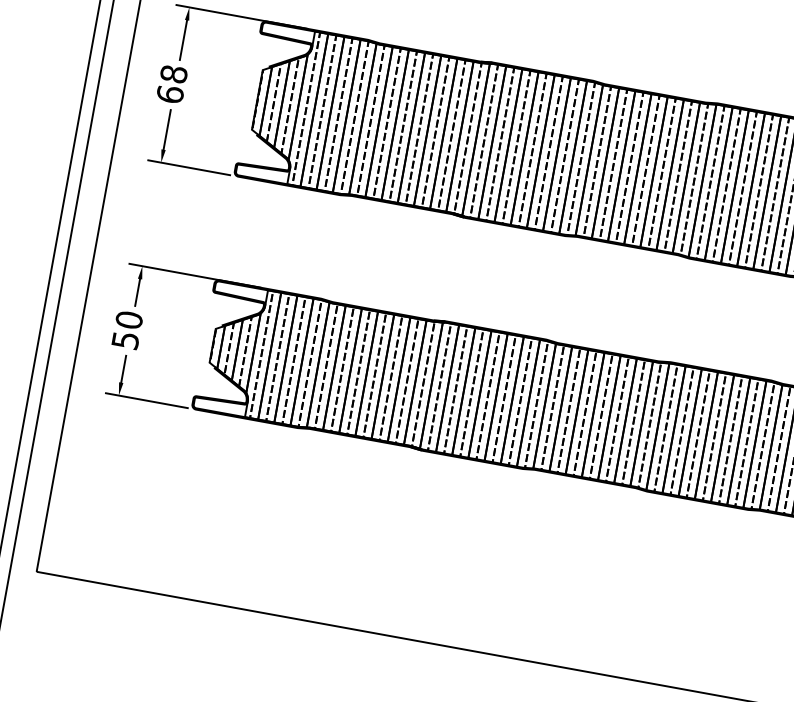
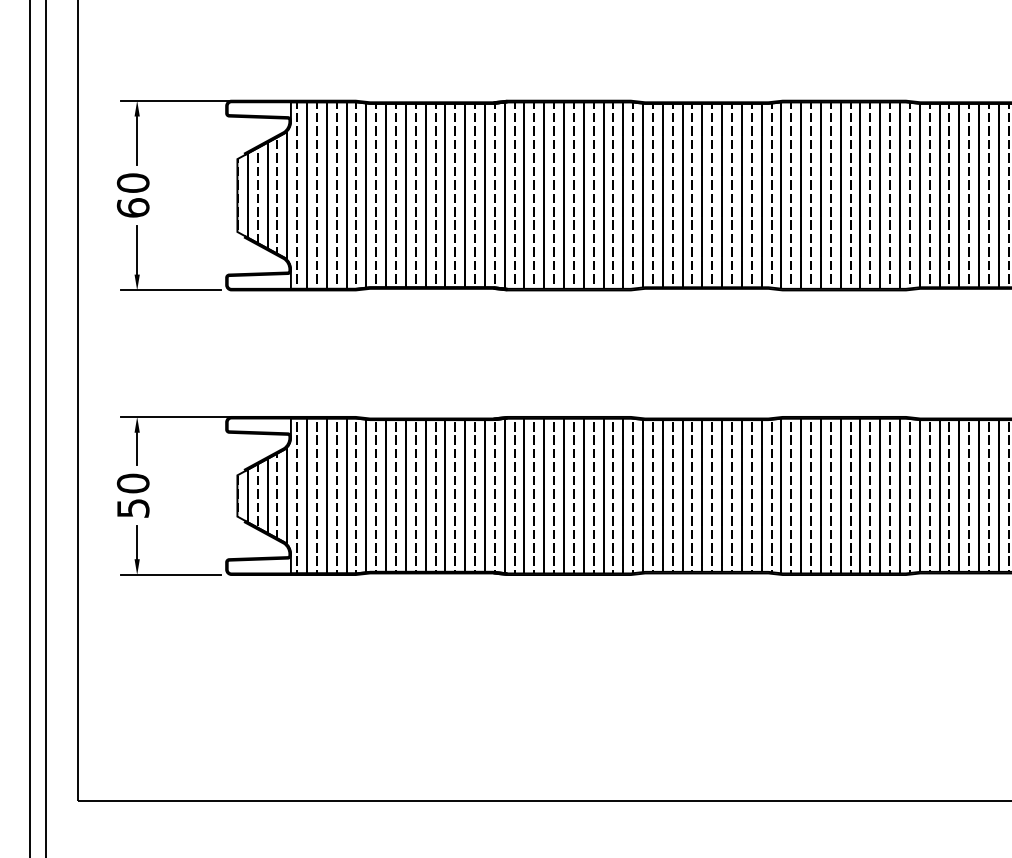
text: (174, 73) -> (133, 182), 68 -> 60

